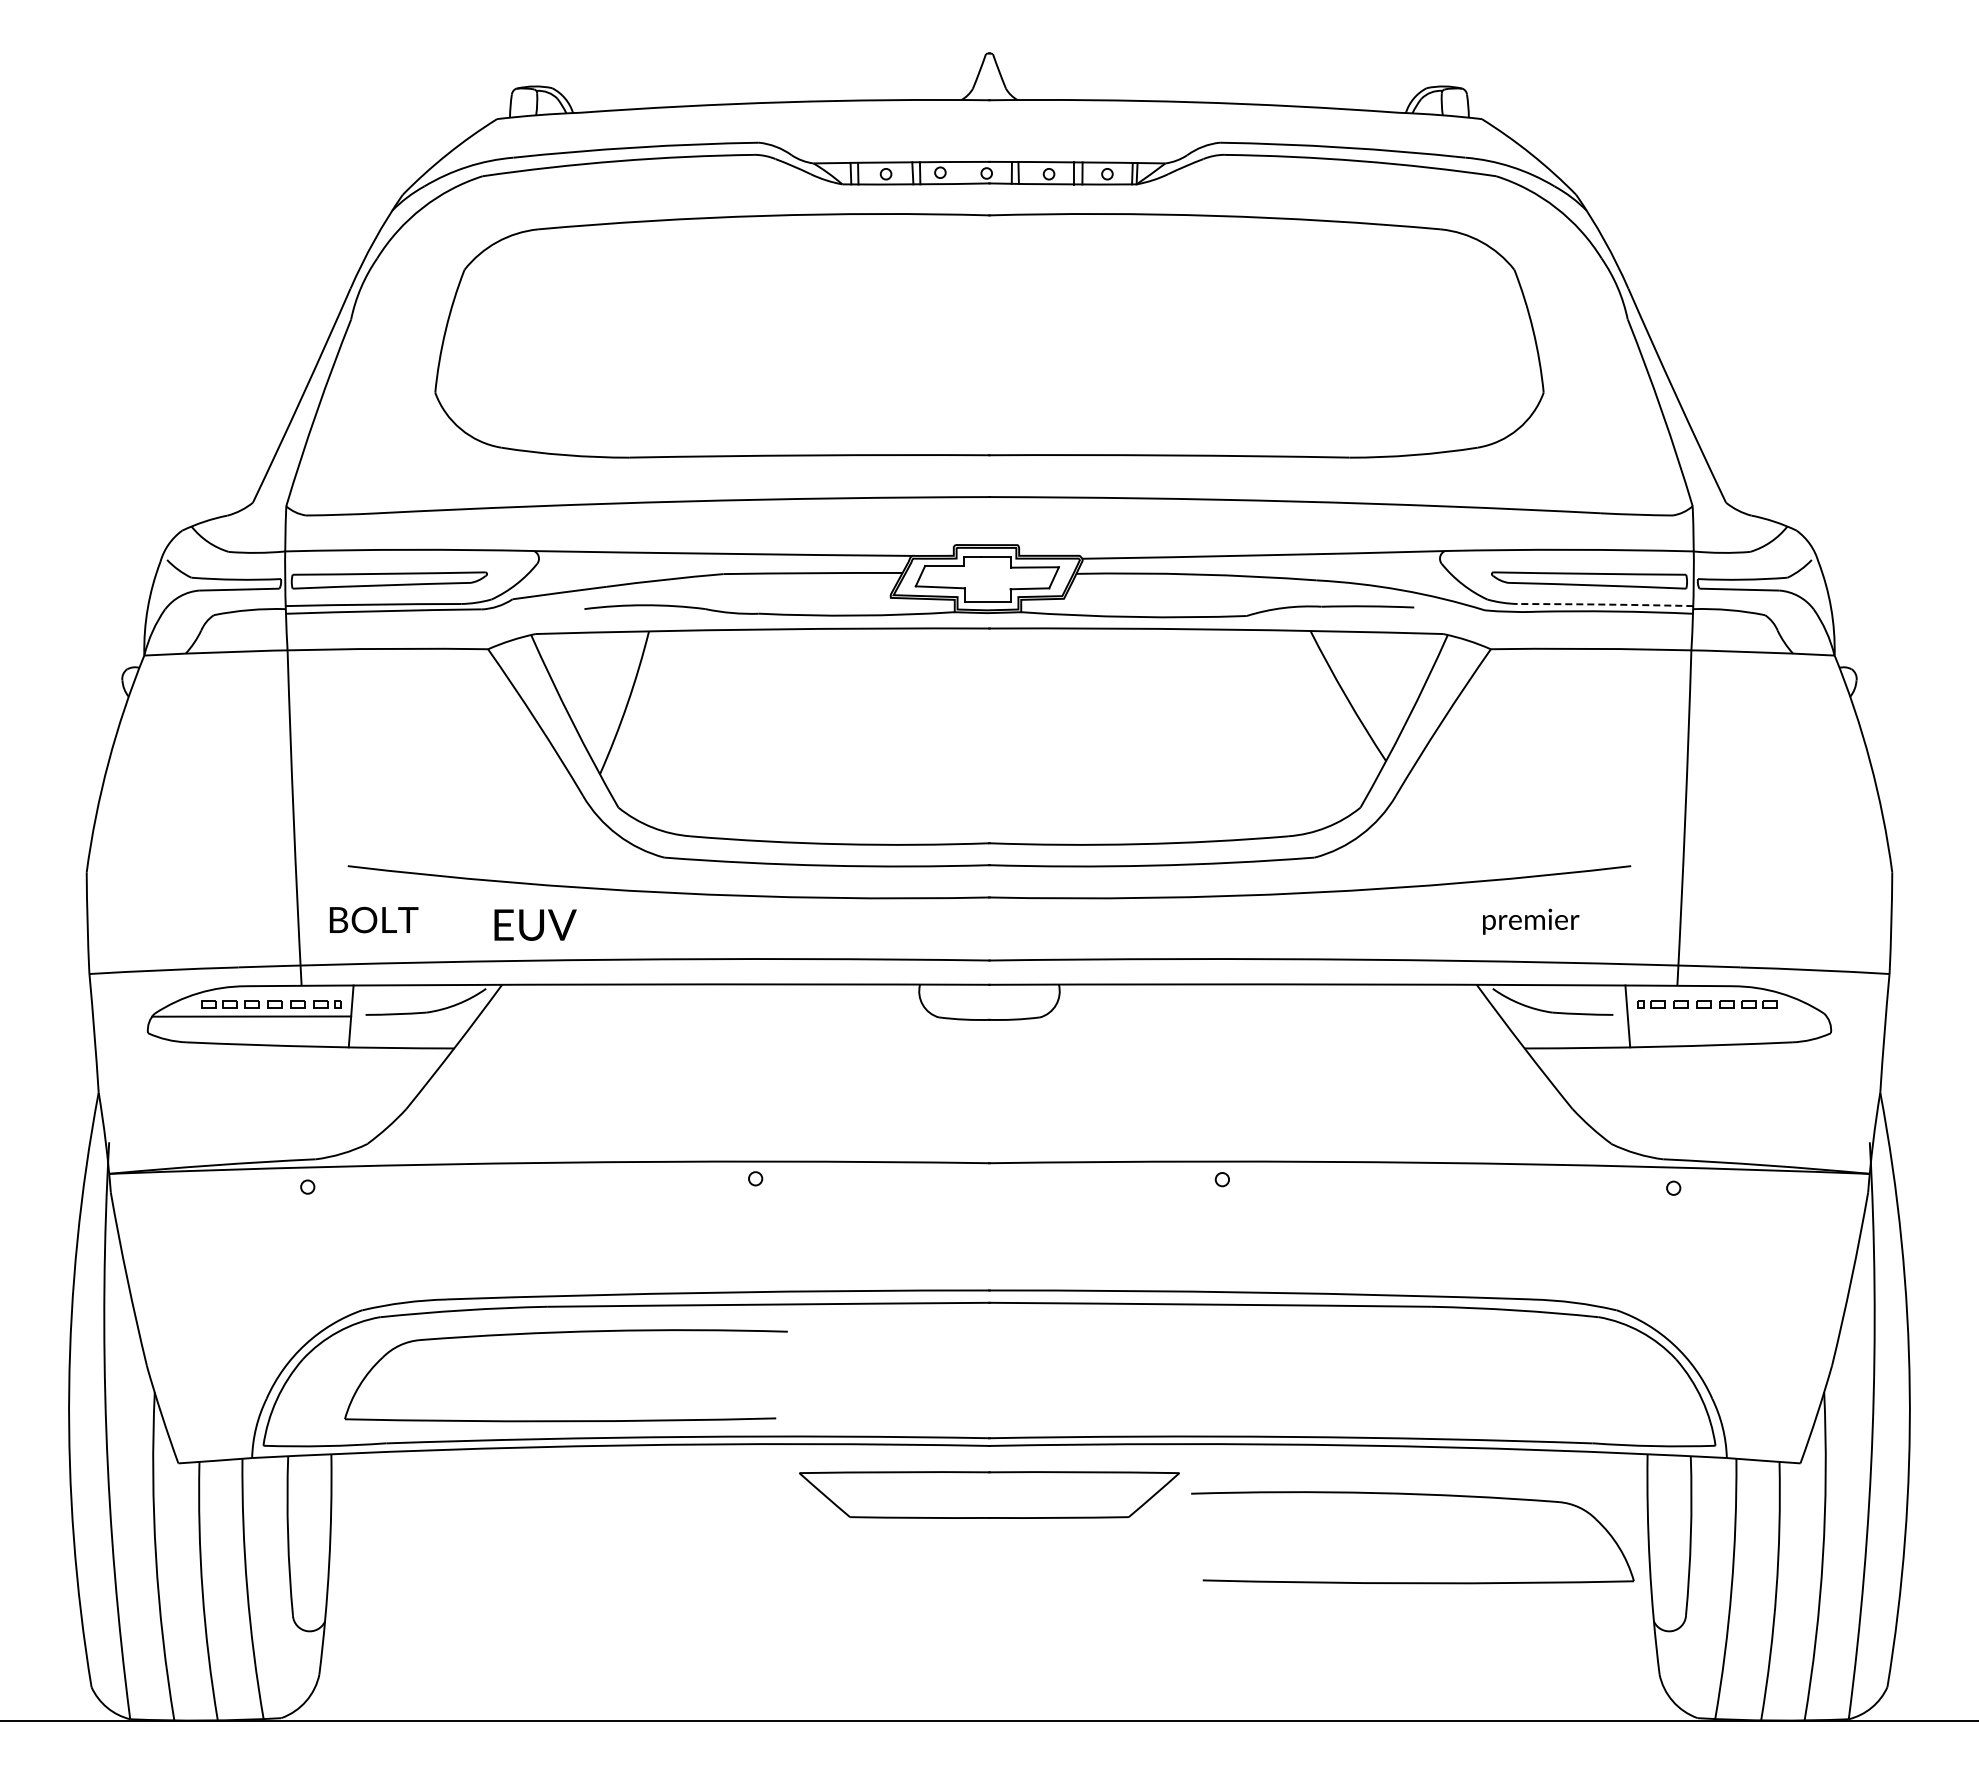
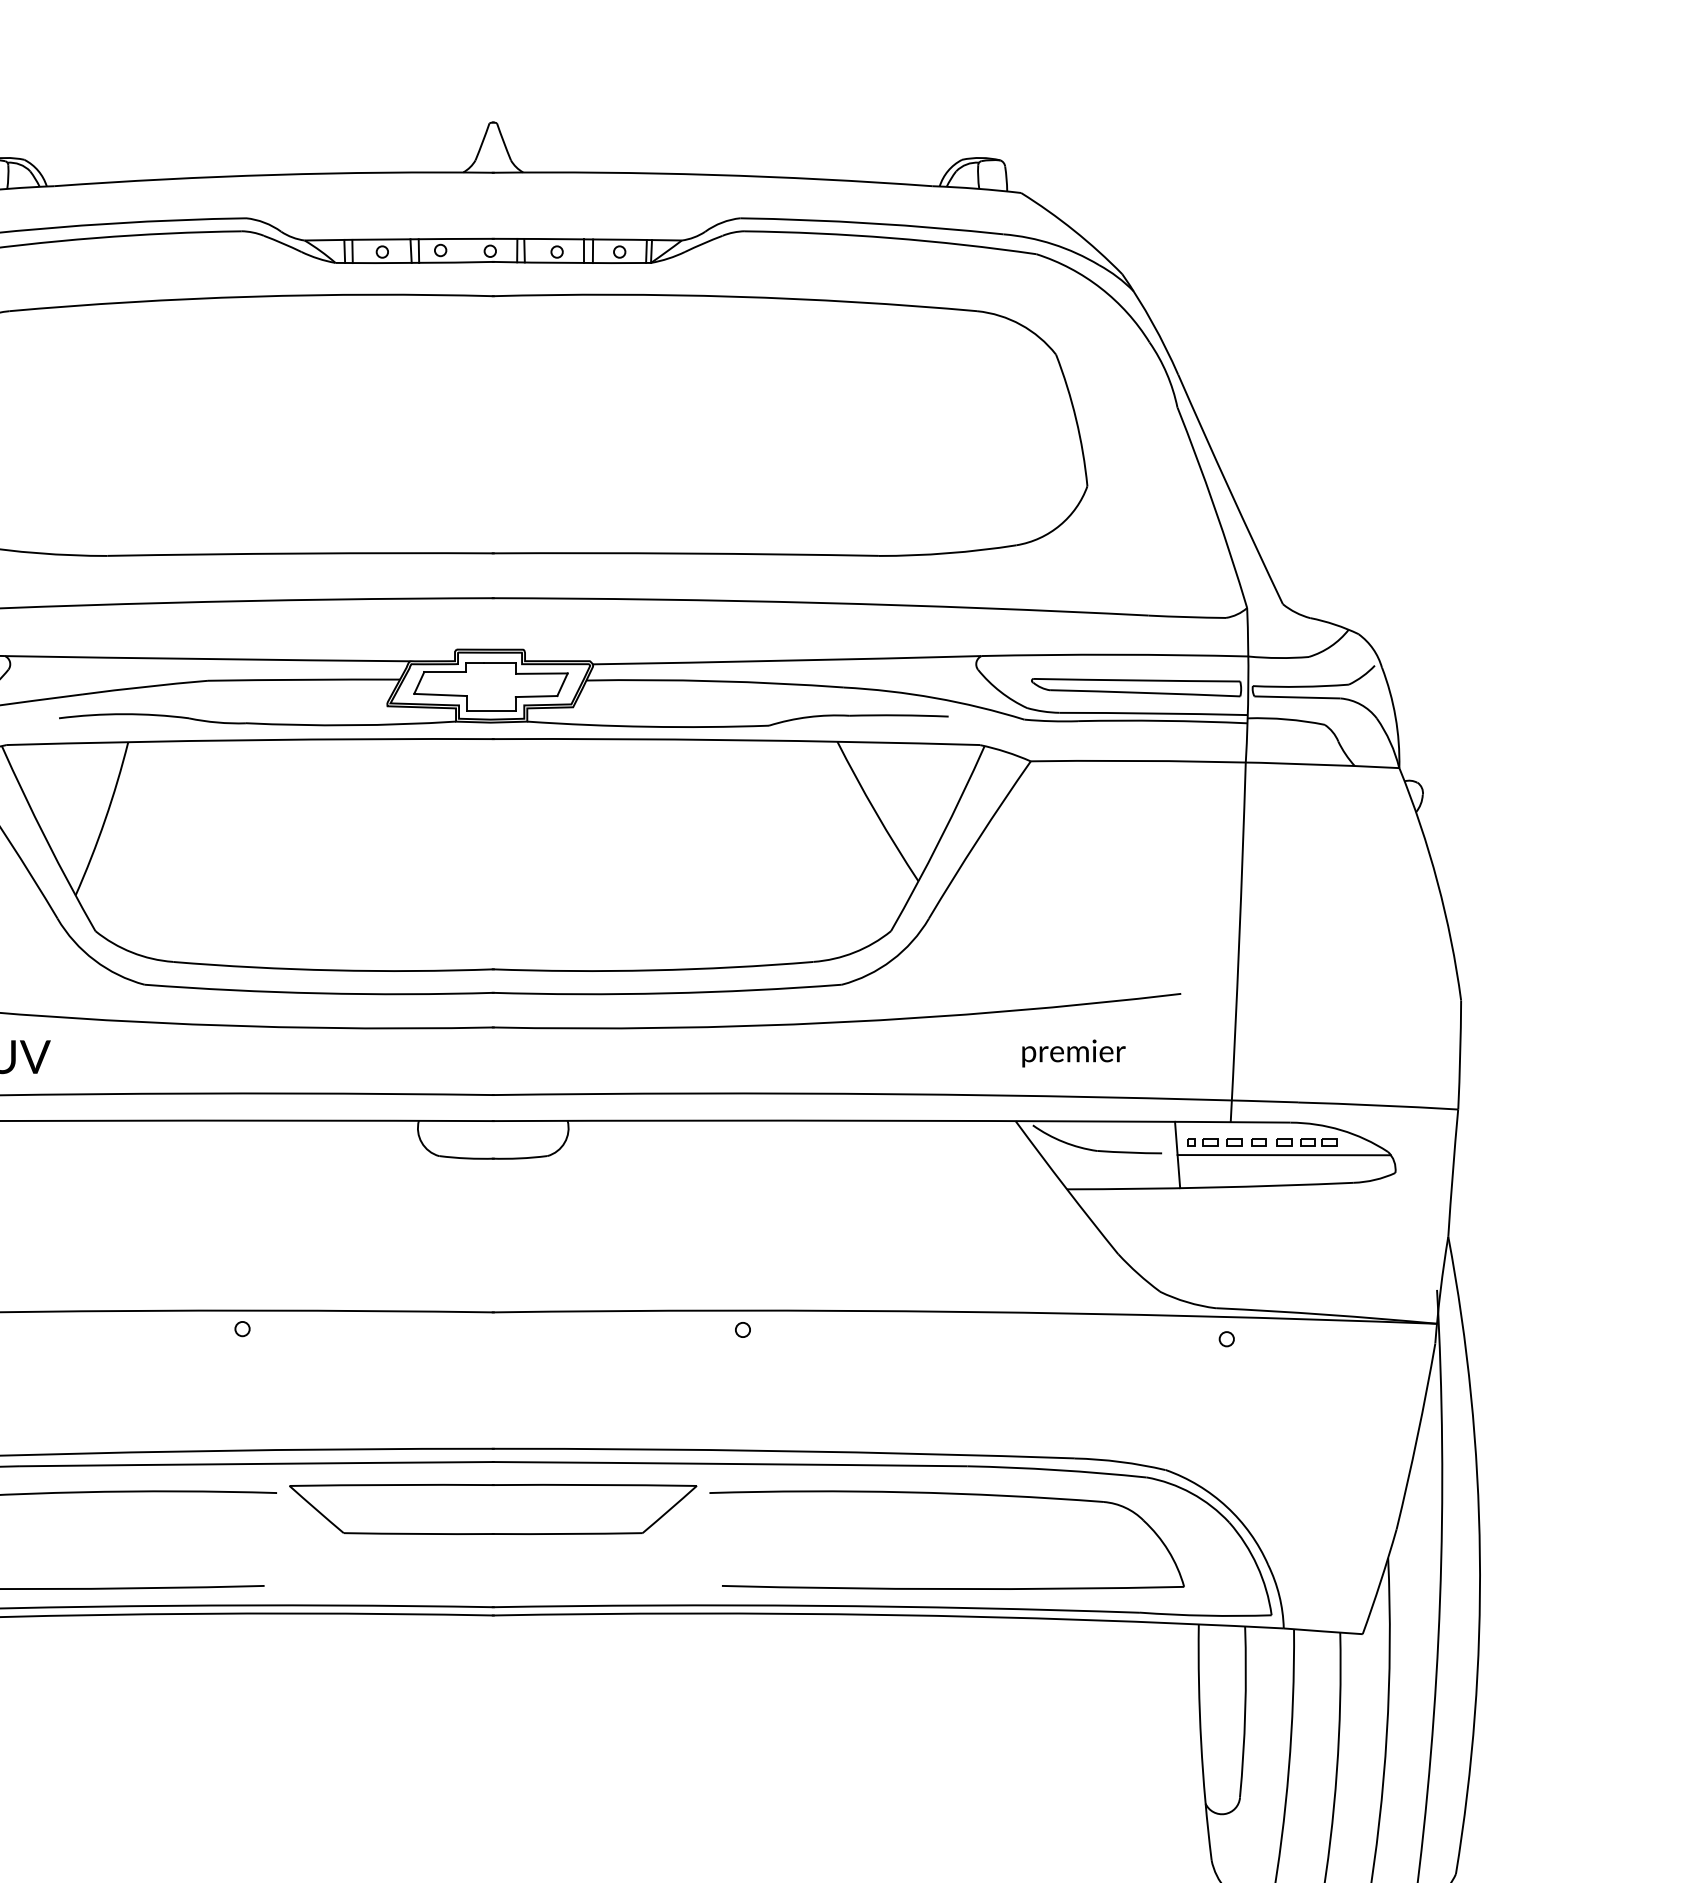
arc: (1605, 604) -> (1153, 713), dashed -> solid
line: (1726, 1016) -> (1283, 1155), added
part: (989, 1494) -> (493, 1508), moved
part: (1413, 1495) -> (947, 1494), moved

